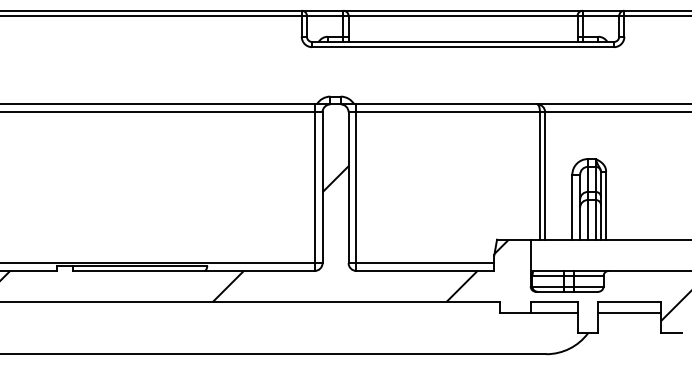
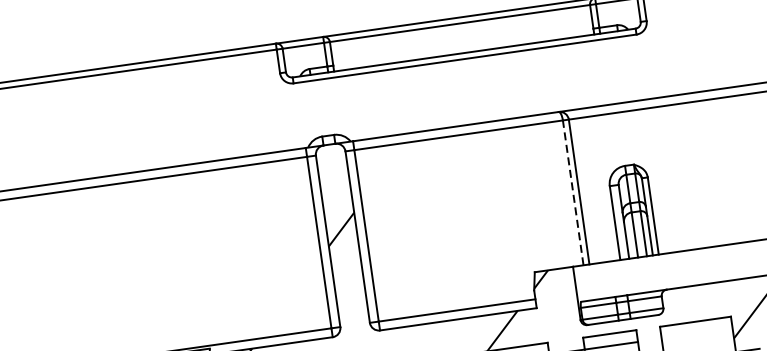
line: (539, 175) -> (572, 192), solid -> dashed
line: (629, 312) -> (697, 333), removed

